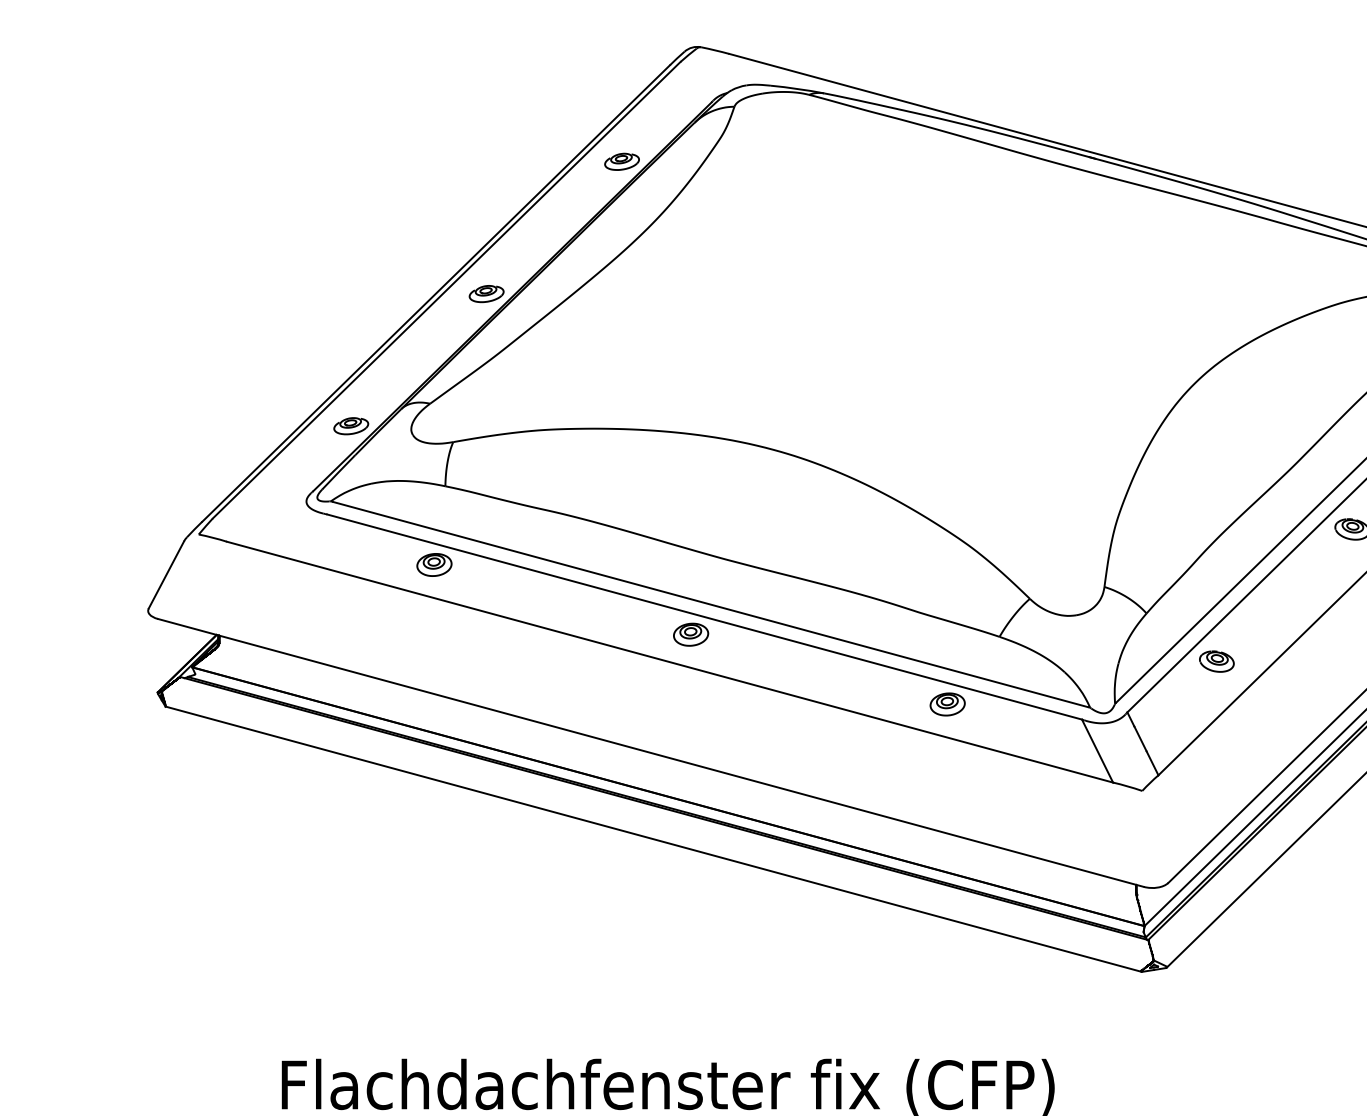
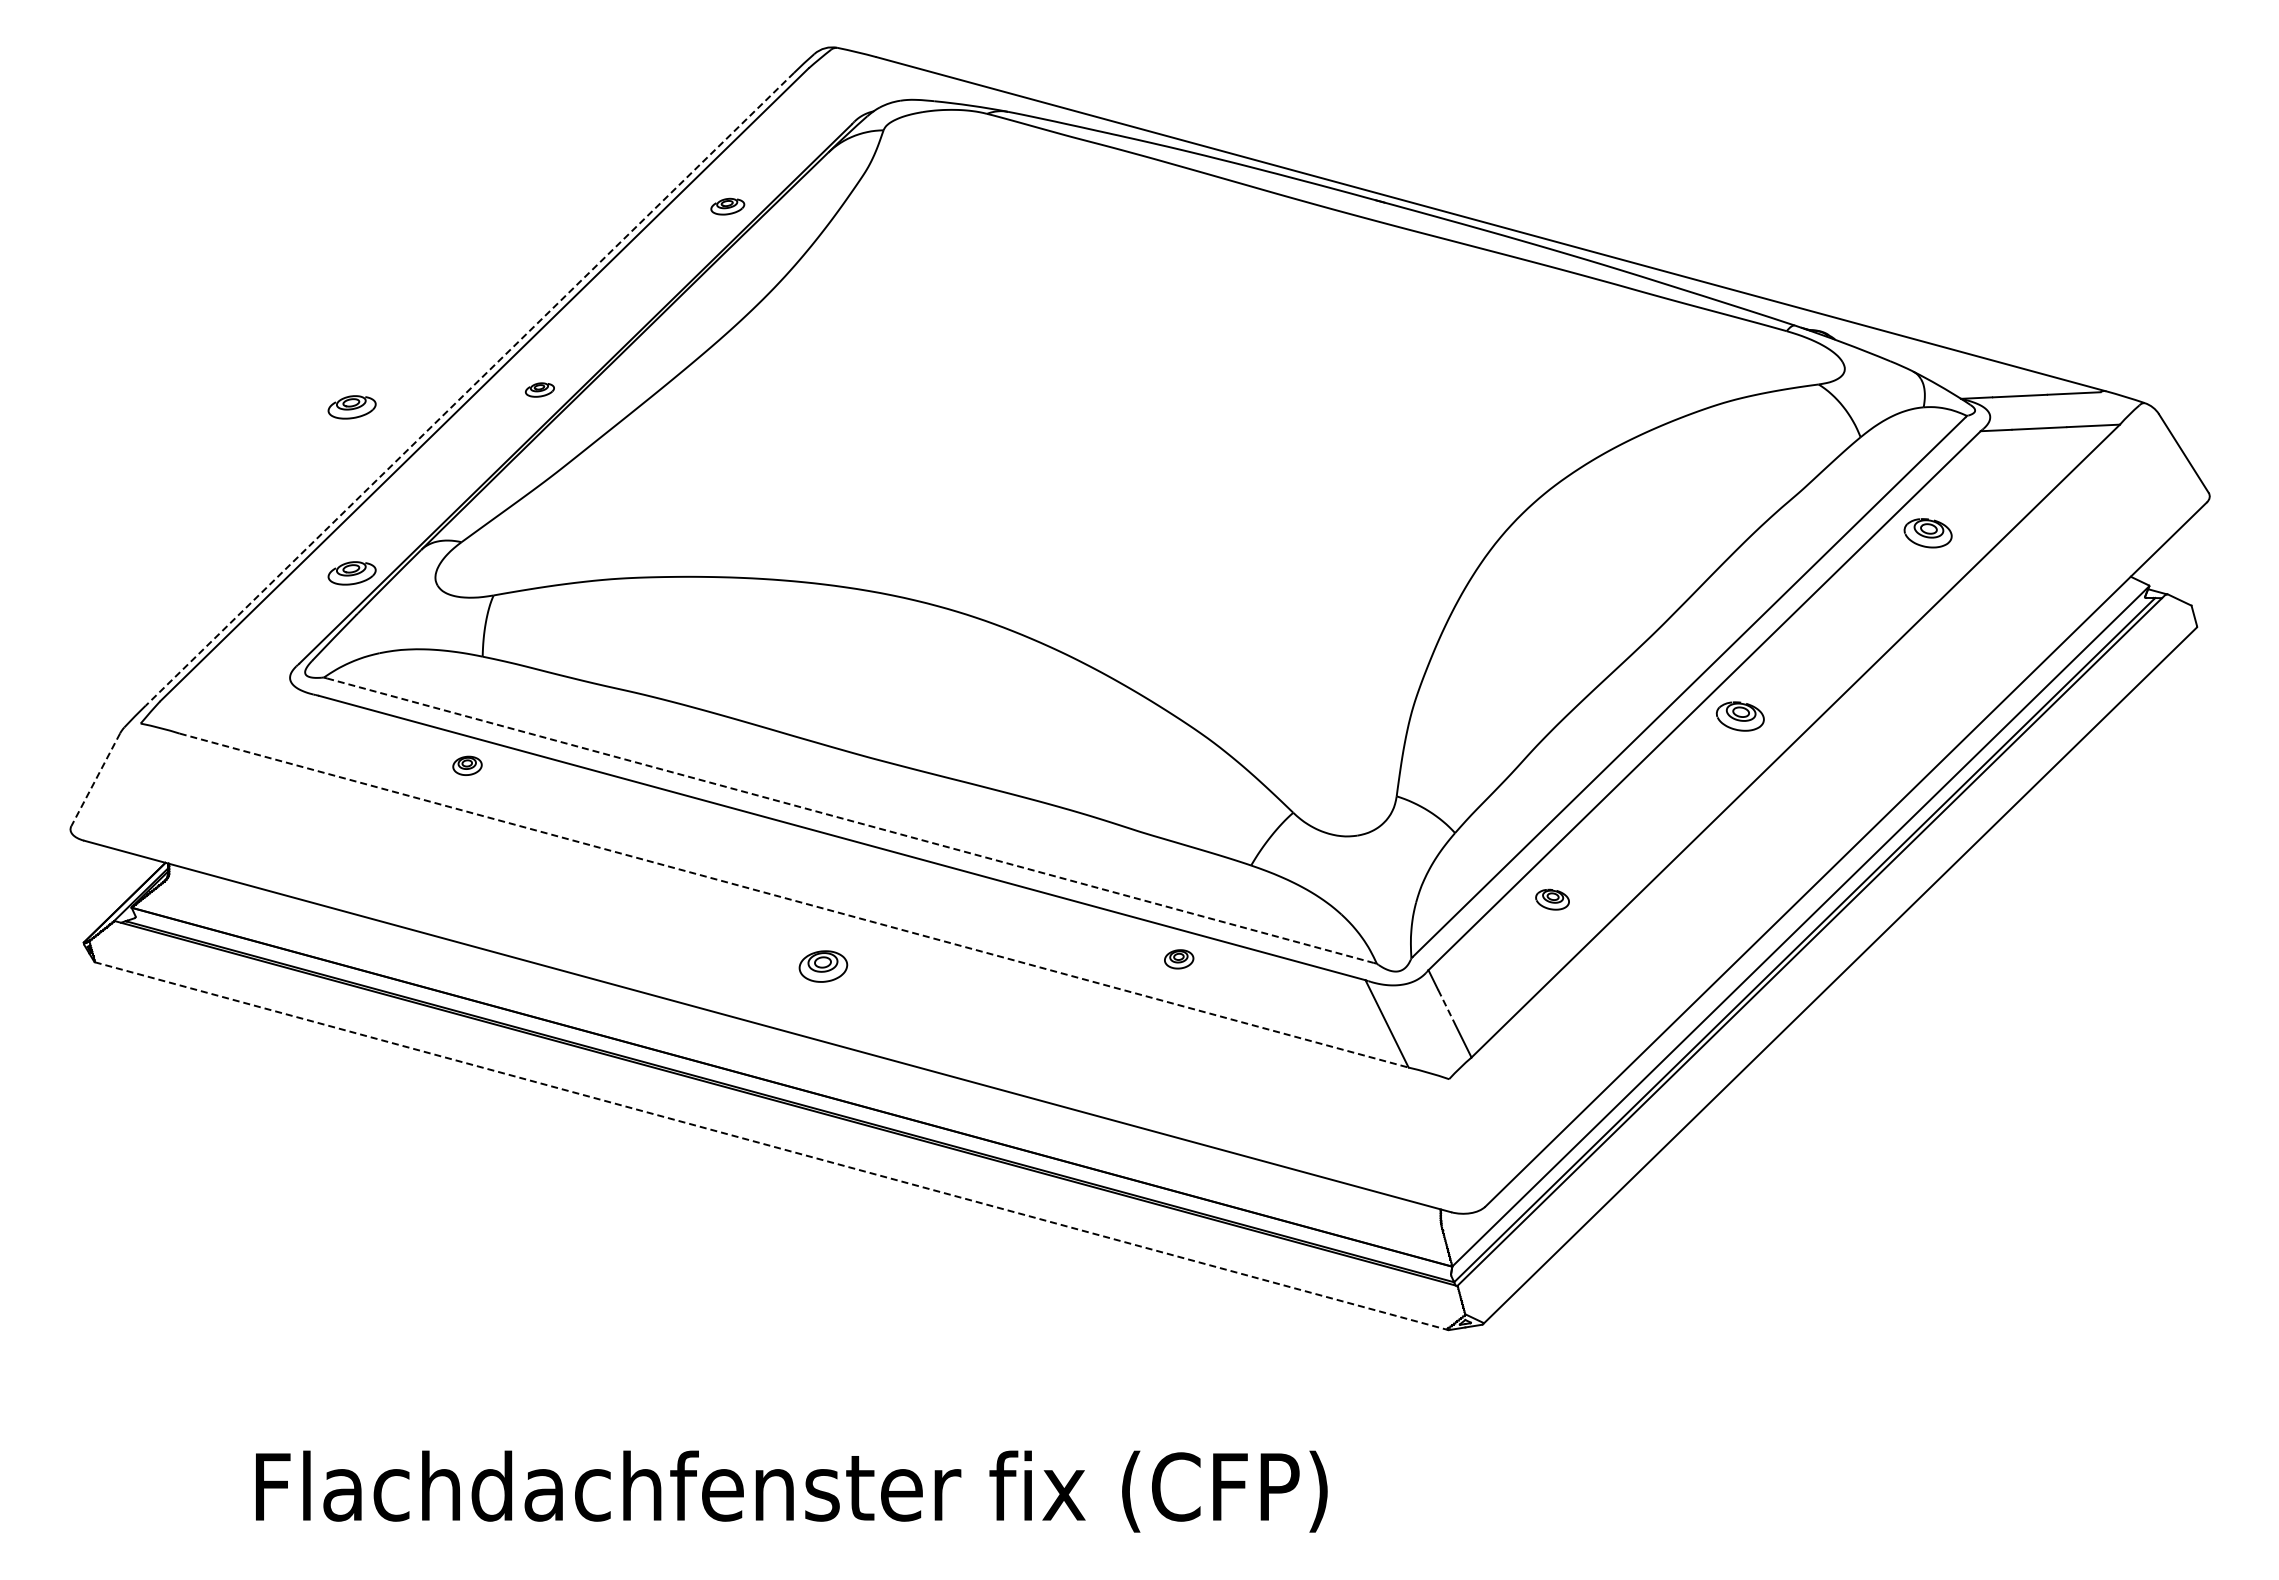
part: (621, 161) -> (727, 206), size x0.7
line: (435, 293) -> (469, 389), solid -> dashed
part: (486, 293) -> (539, 389), size x0.6
part: (350, 306) -> (351, 407), added
part: (434, 564) -> (467, 765), size x0.6
line: (166, 575) -> (95, 780), solid -> dashed
line: (710, 604) -> (850, 820), solid -> dashed
part: (691, 634) -> (823, 966), moved
part: (1216, 661) -> (1552, 899), size x0.7
line: (670, 662) -> (794, 900), solid -> dashed
part: (947, 704) -> (1178, 959), size x0.6
line: (1140, 739) -> (1446, 1007), solid -> dashed
line: (653, 839) -> (771, 1146), solid -> dashed

